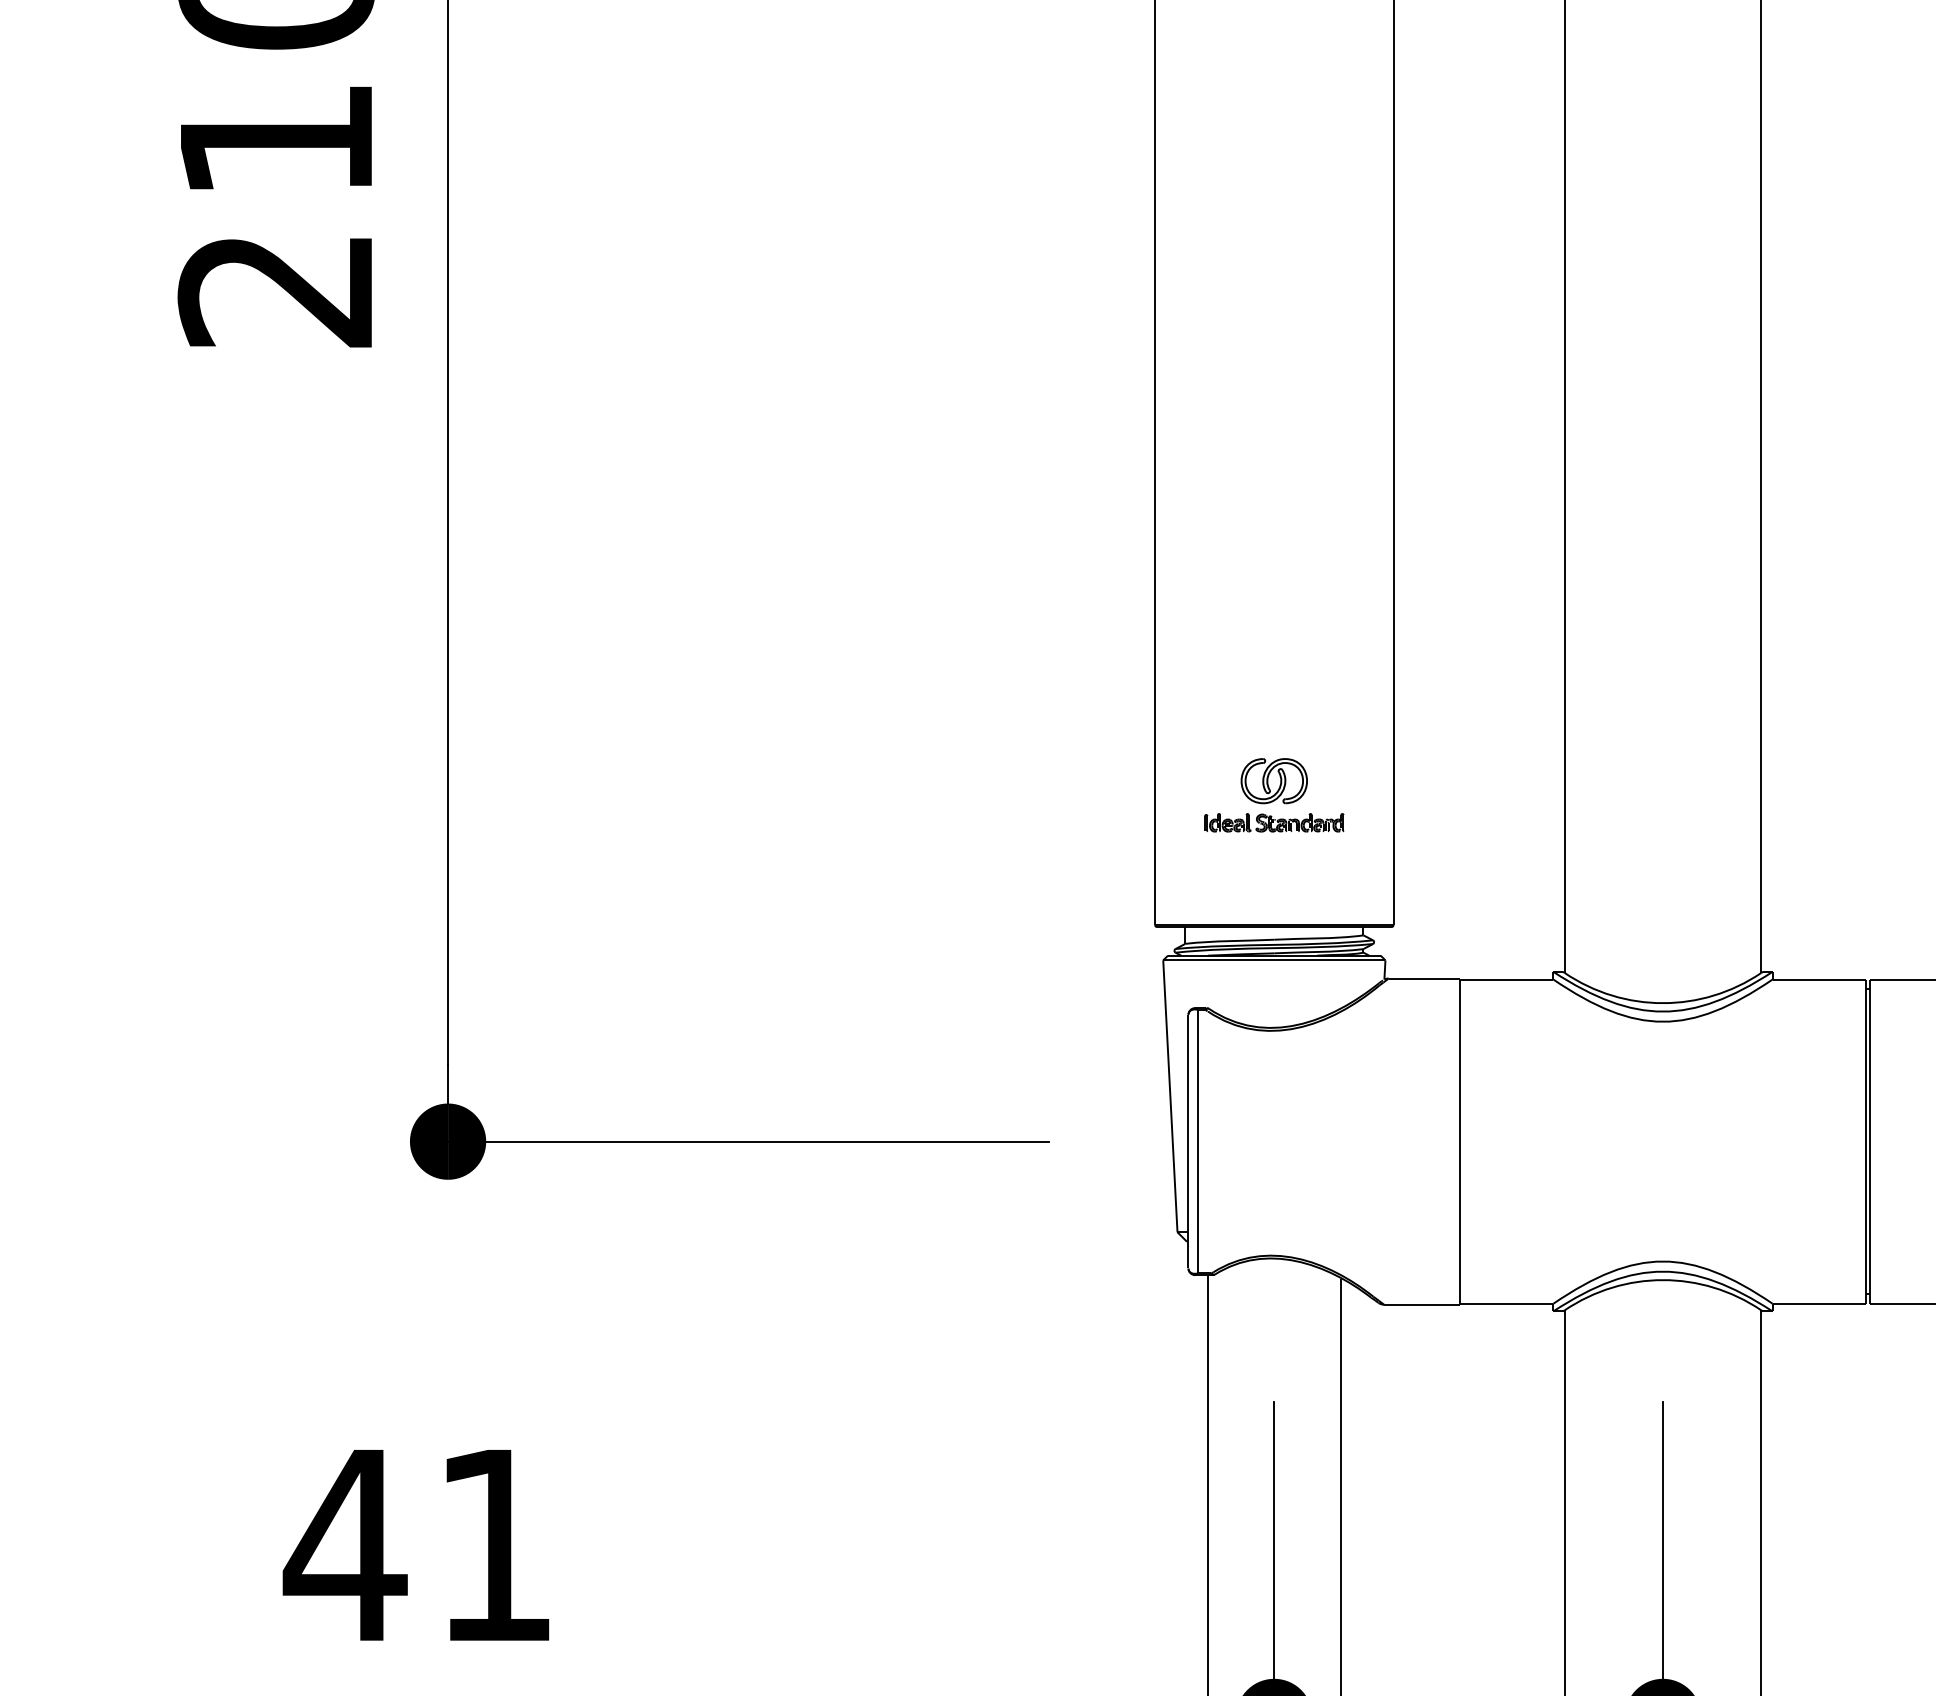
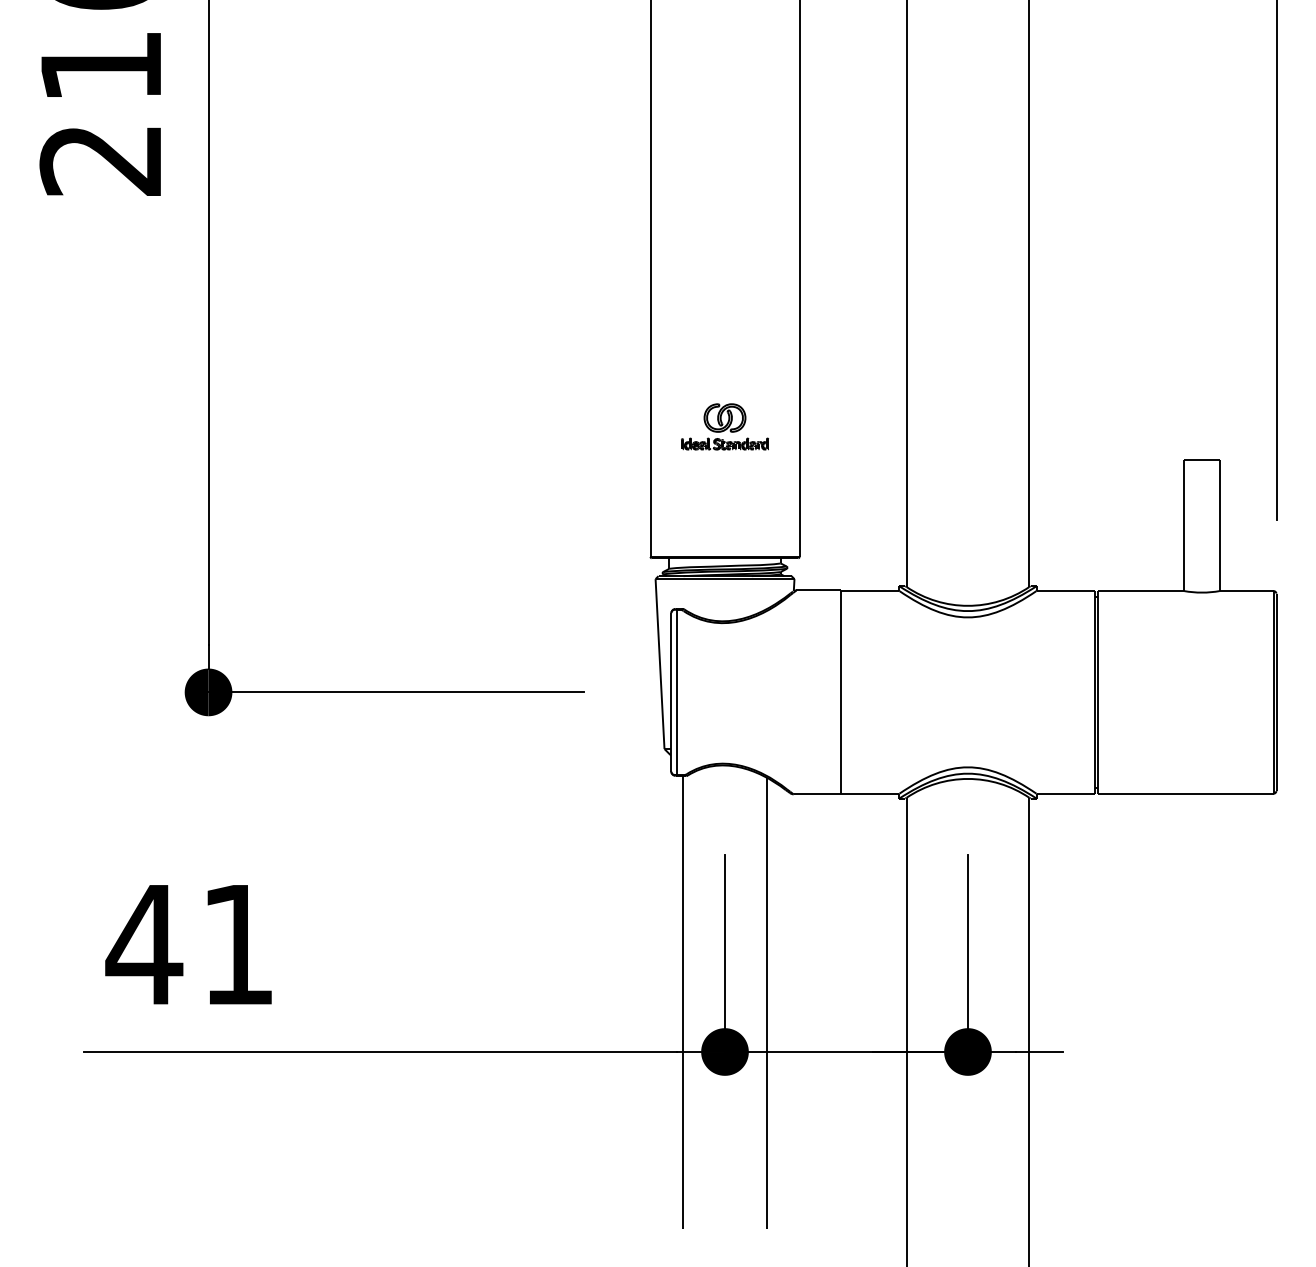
part: (1273, 794) -> (724, 426), moved

